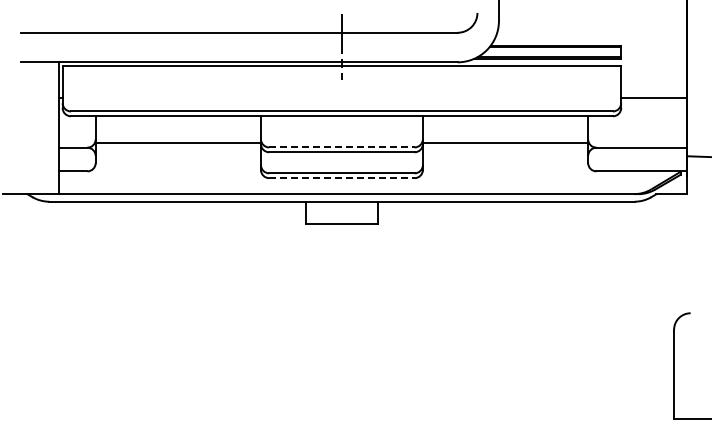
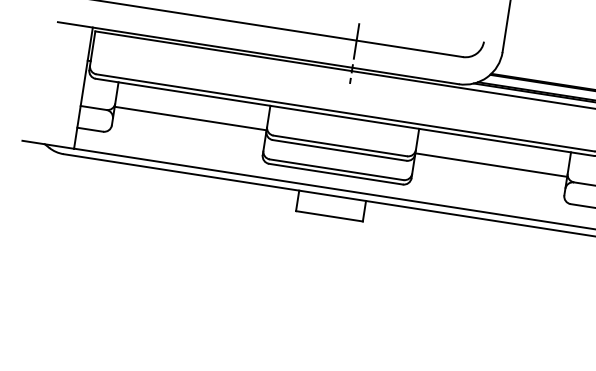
line: (341, 147) -> (339, 145), dashed -> solid
line: (341, 178) -> (335, 174), dashed -> solid

